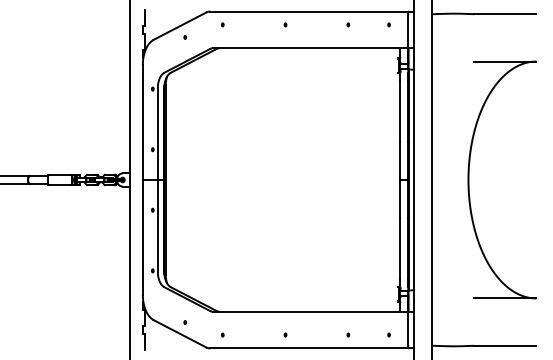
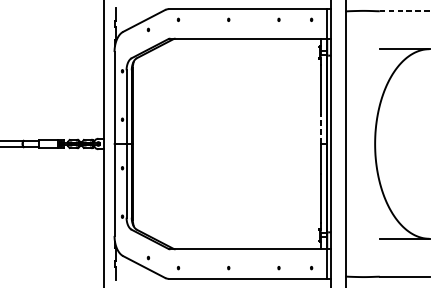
line: (504, 14) -> (403, 11), solid -> dashed
line: (400, 160) -> (320, 128), solid -> dashed

